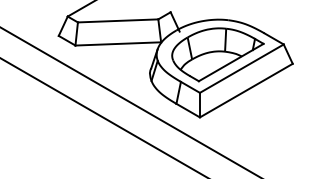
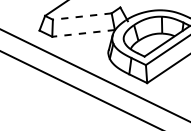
line: (117, 20) -> (81, 16), solid -> dashed
line: (118, 43) -> (83, 33), solid -> dashed

